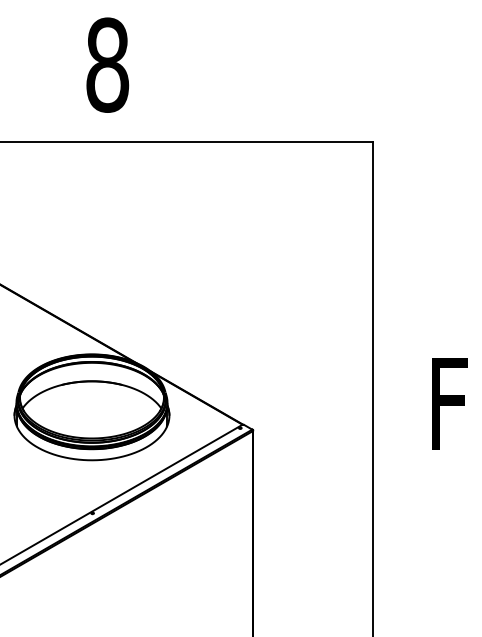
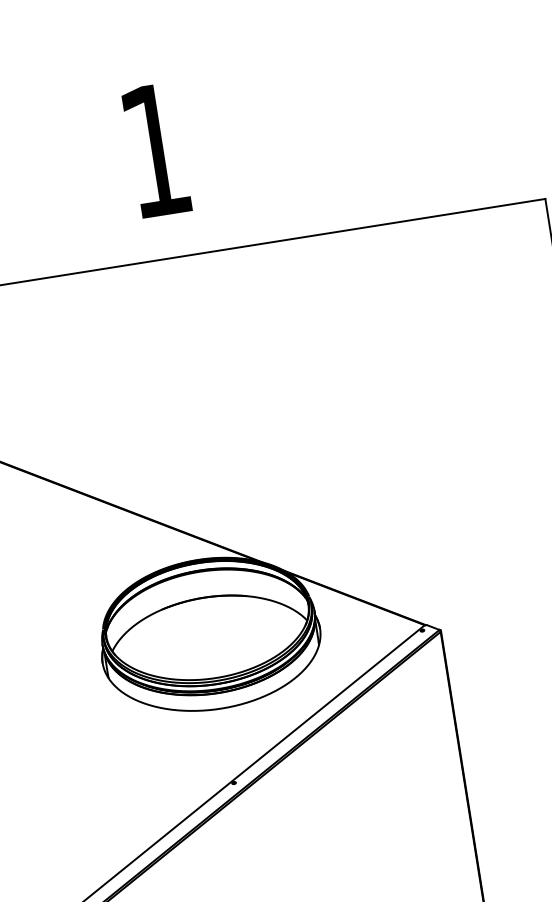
text: (107, 64) -> (155, 149), 8 -> 1

